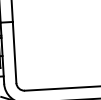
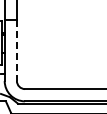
line: (14, 52) -> (16, 50), solid -> dashed

